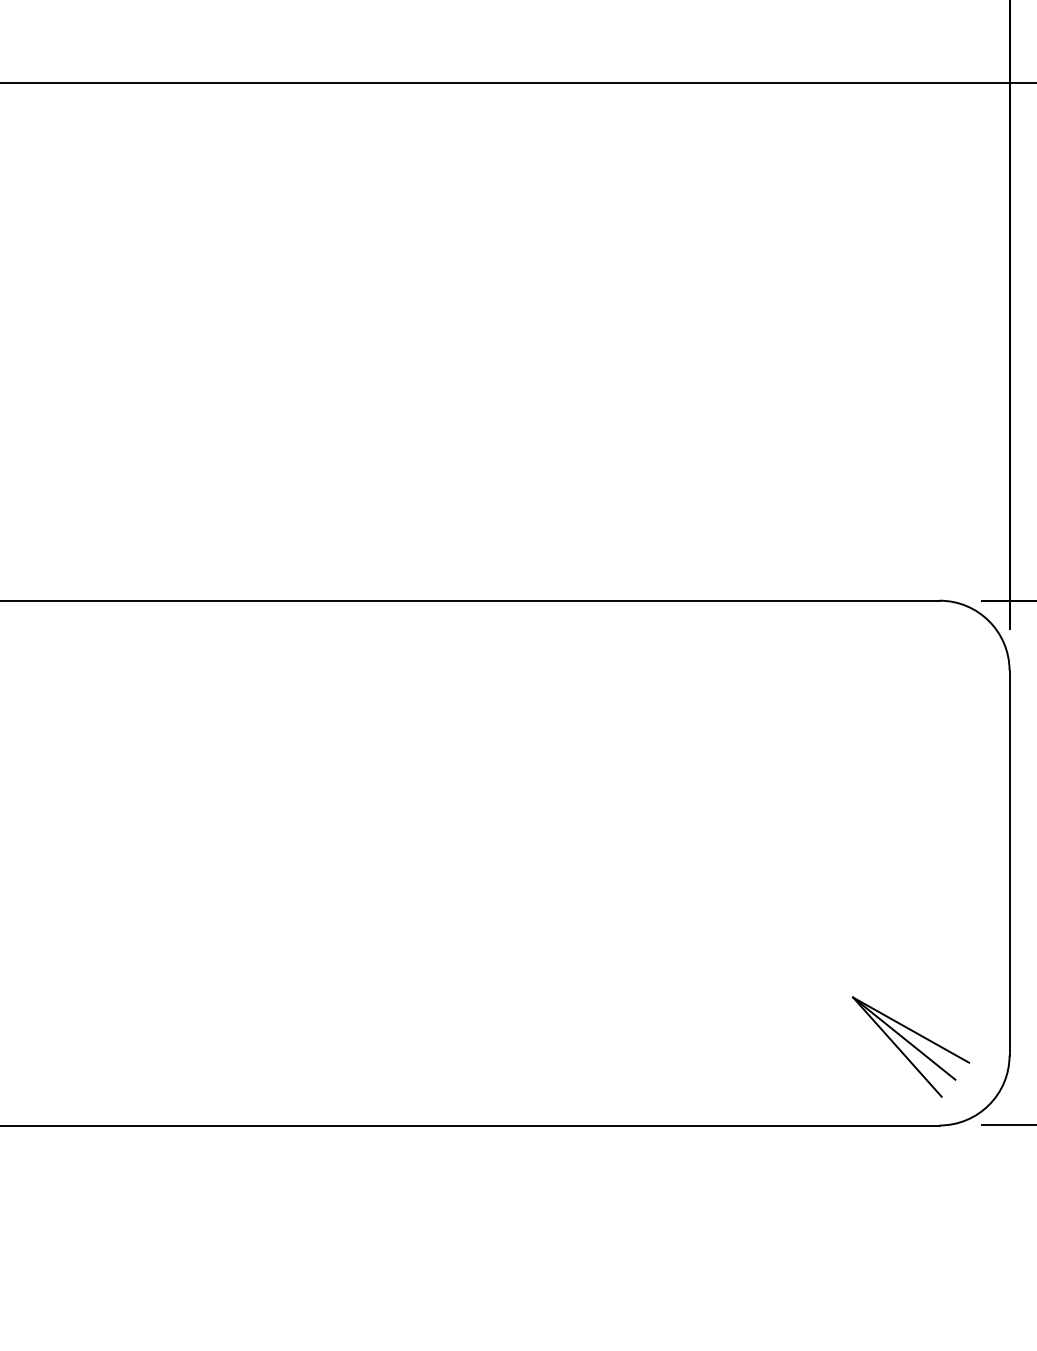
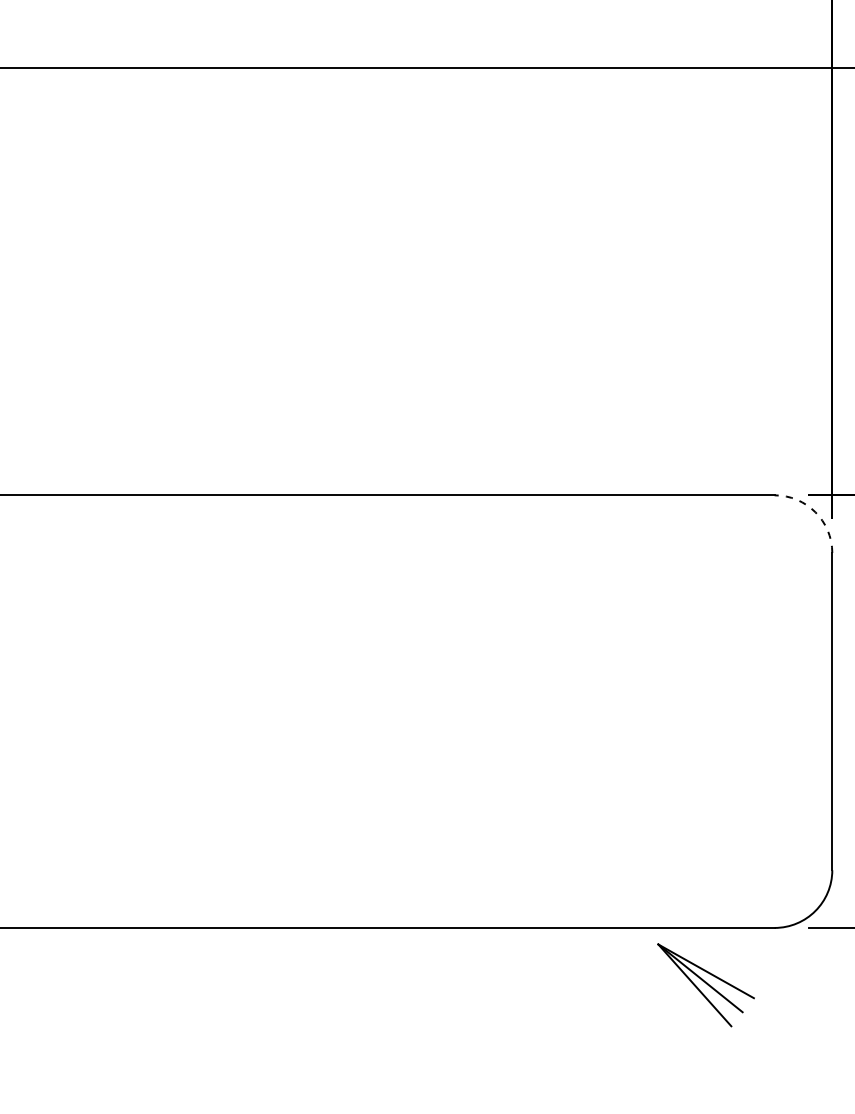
arc: (989, 621) -> (815, 512), solid -> dashed
part: (910, 1047) -> (705, 985), moved

